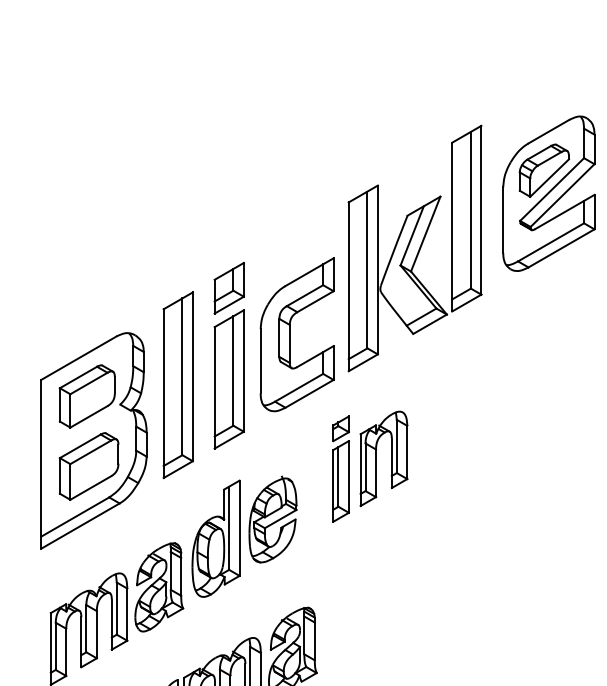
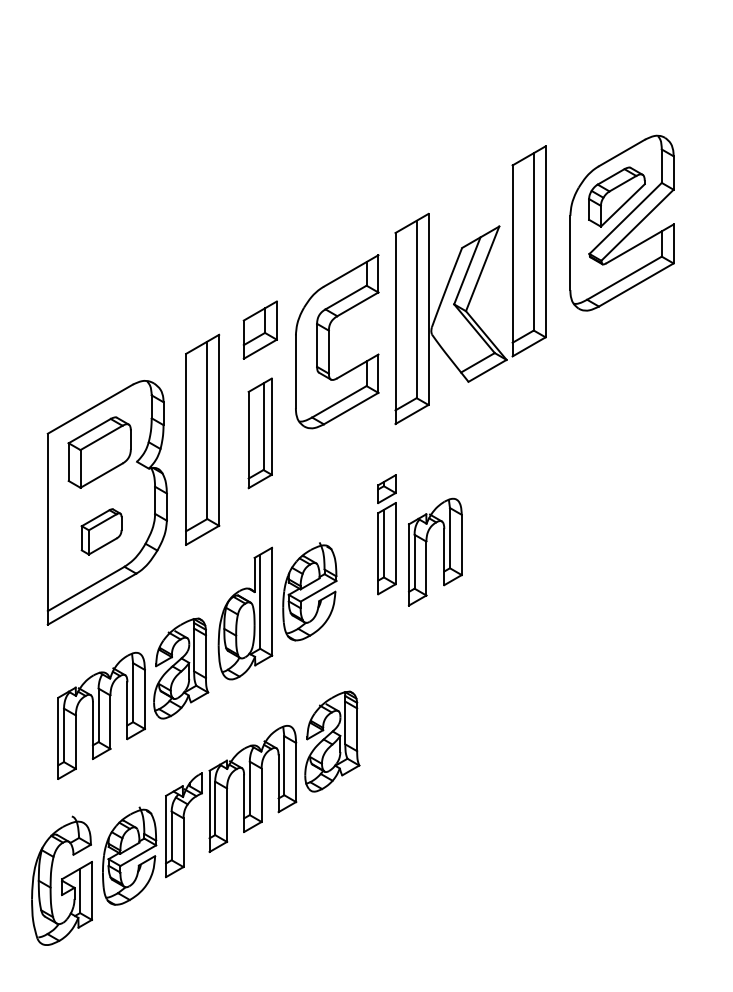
part: (290, 334) -> (329, 341), moved
part: (228, 379) -> (259, 433), size x0.7
part: (391, 458) -> (443, 551), moved
part: (88, 466) -> (101, 531), size x0.6

